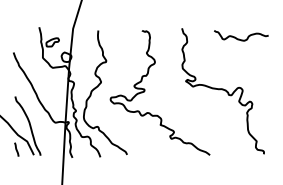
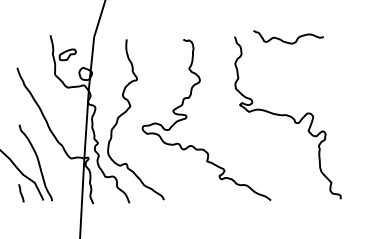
curve: (240, 39) -> (287, 41), moved

